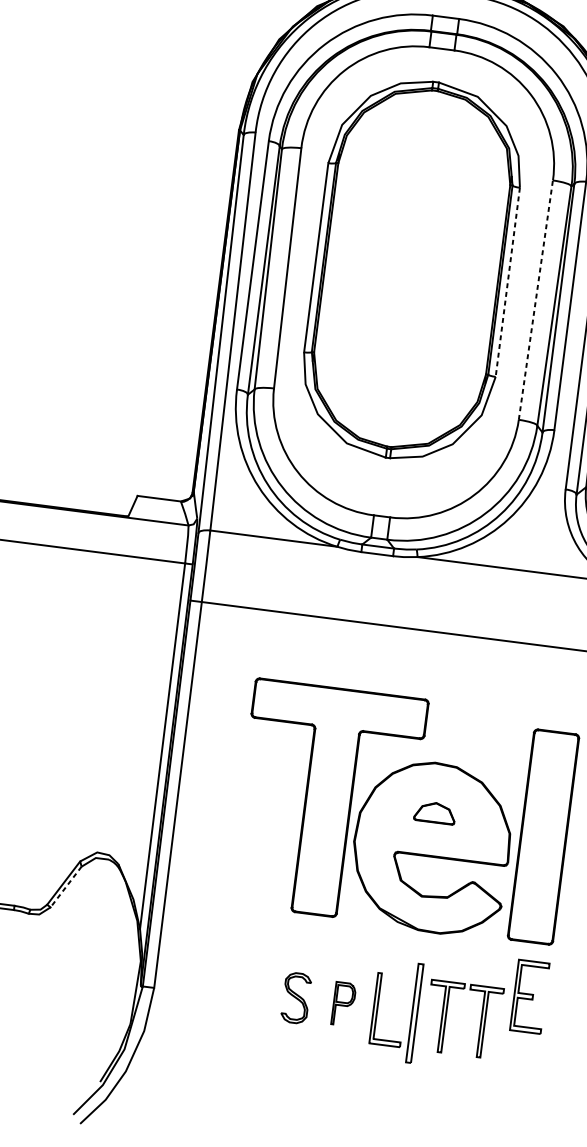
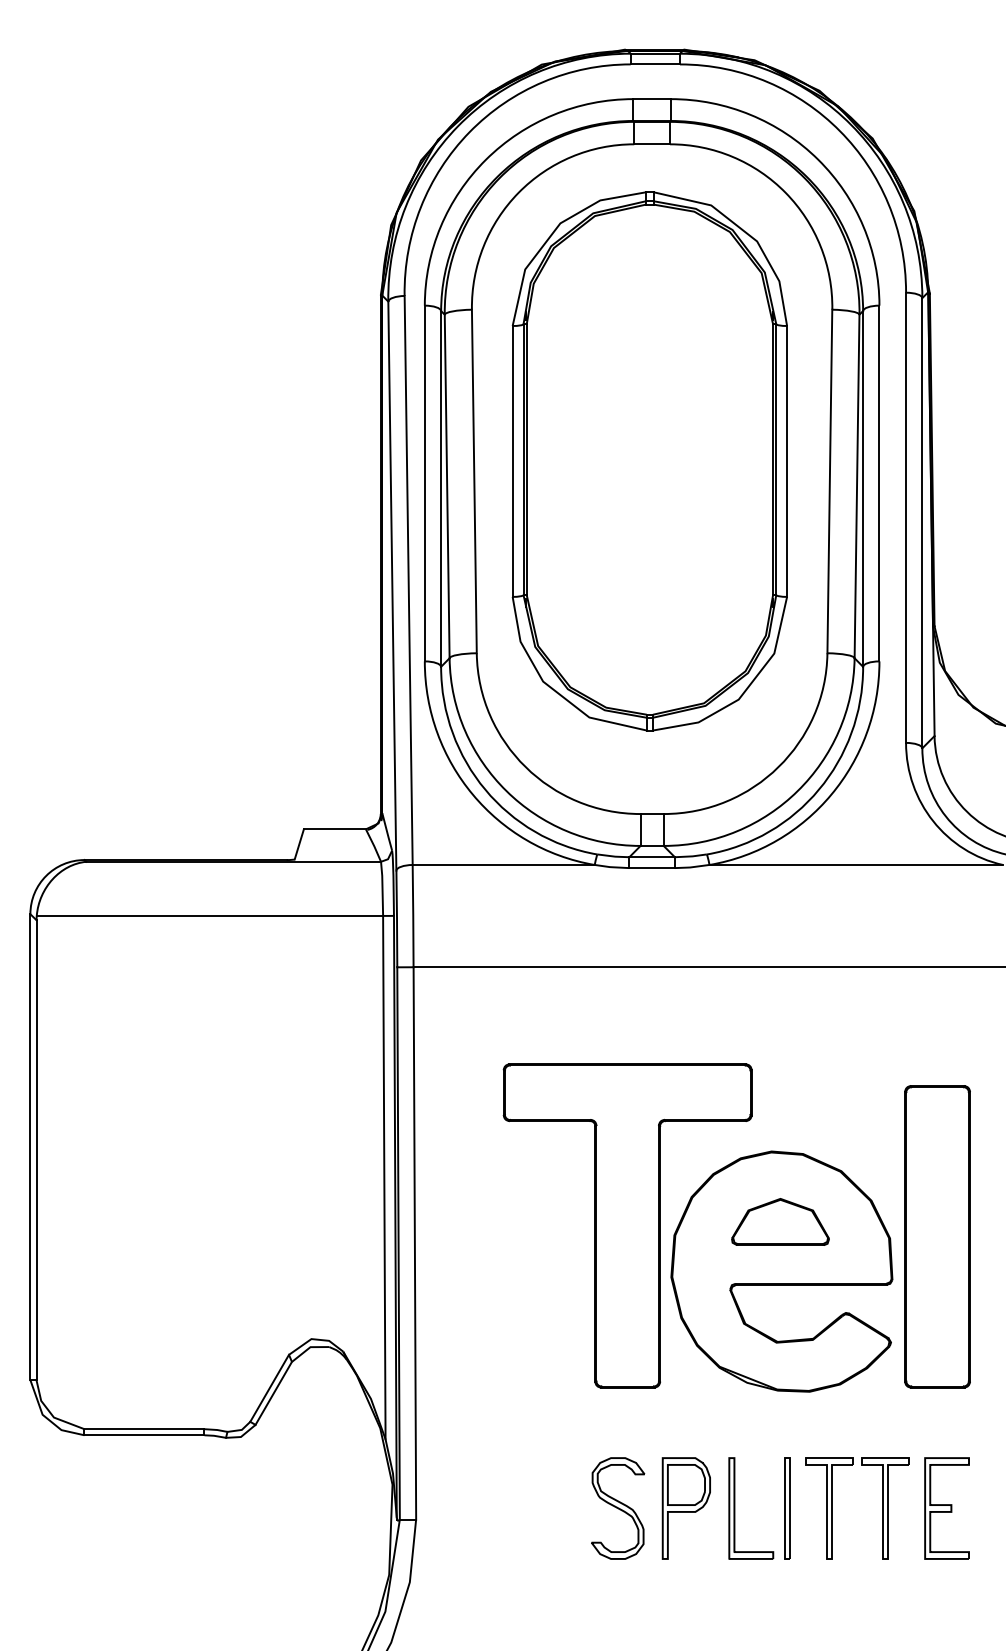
line: (508, 282) -> (787, 461), dashed -> solid
line: (535, 300) -> (829, 481), dashed -> solid
part: (435, 812) -> (780, 1221), size x1.67
line: (65, 887) -> (273, 1393), dashed -> solid
part: (529, 996) -> (946, 1508), moved
part: (296, 998) -> (618, 1508), size x1.43
part: (343, 1004) -> (685, 1508), size x1.67
part: (414, 1013) -> (787, 1508), size x0.71

